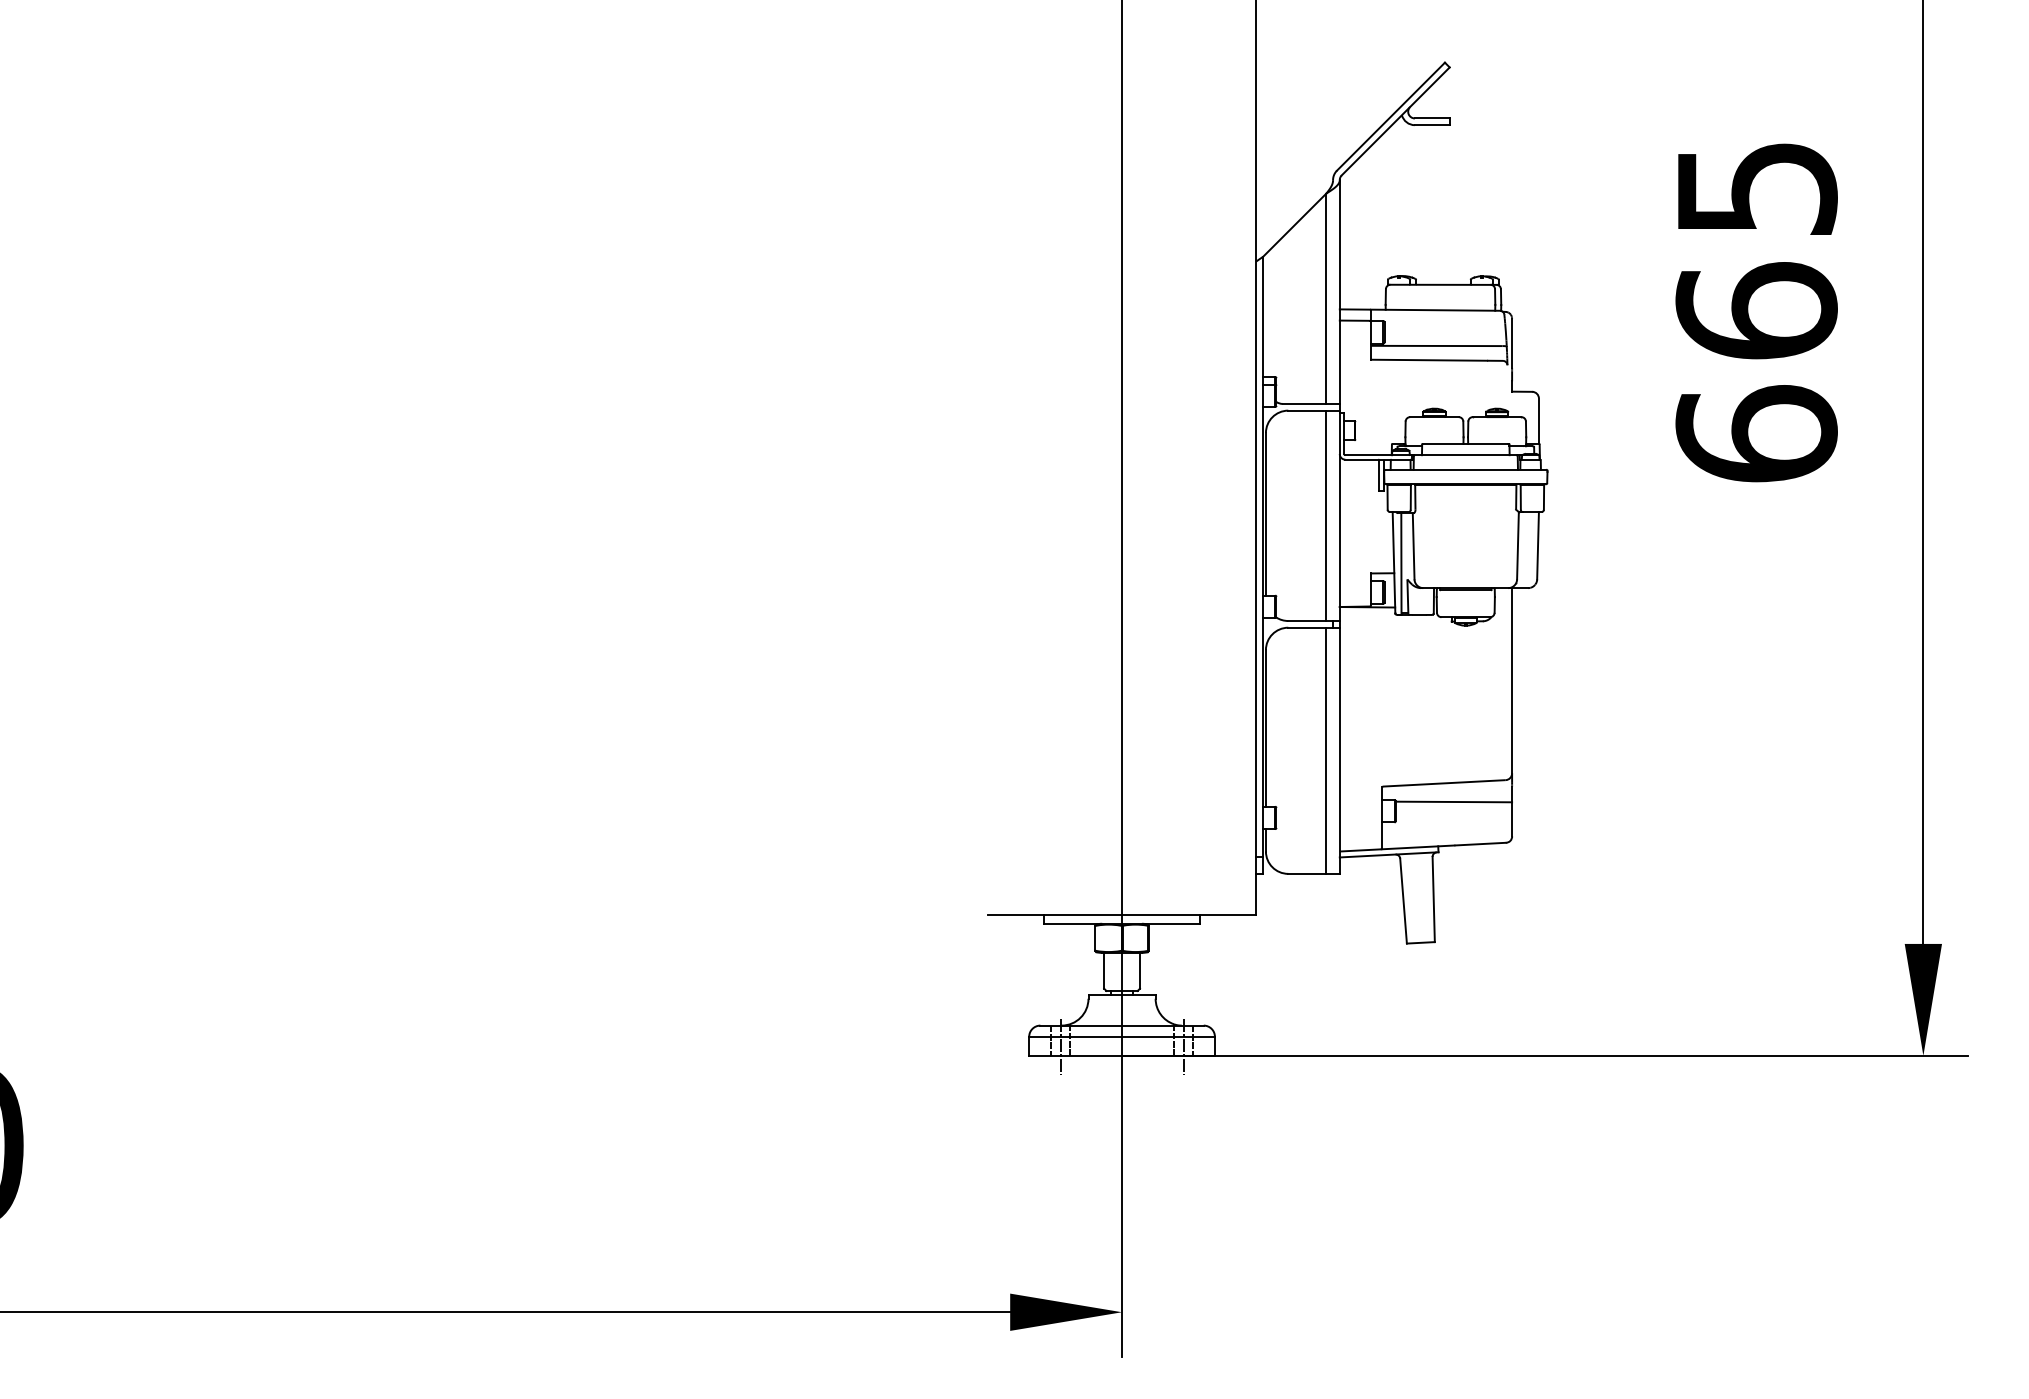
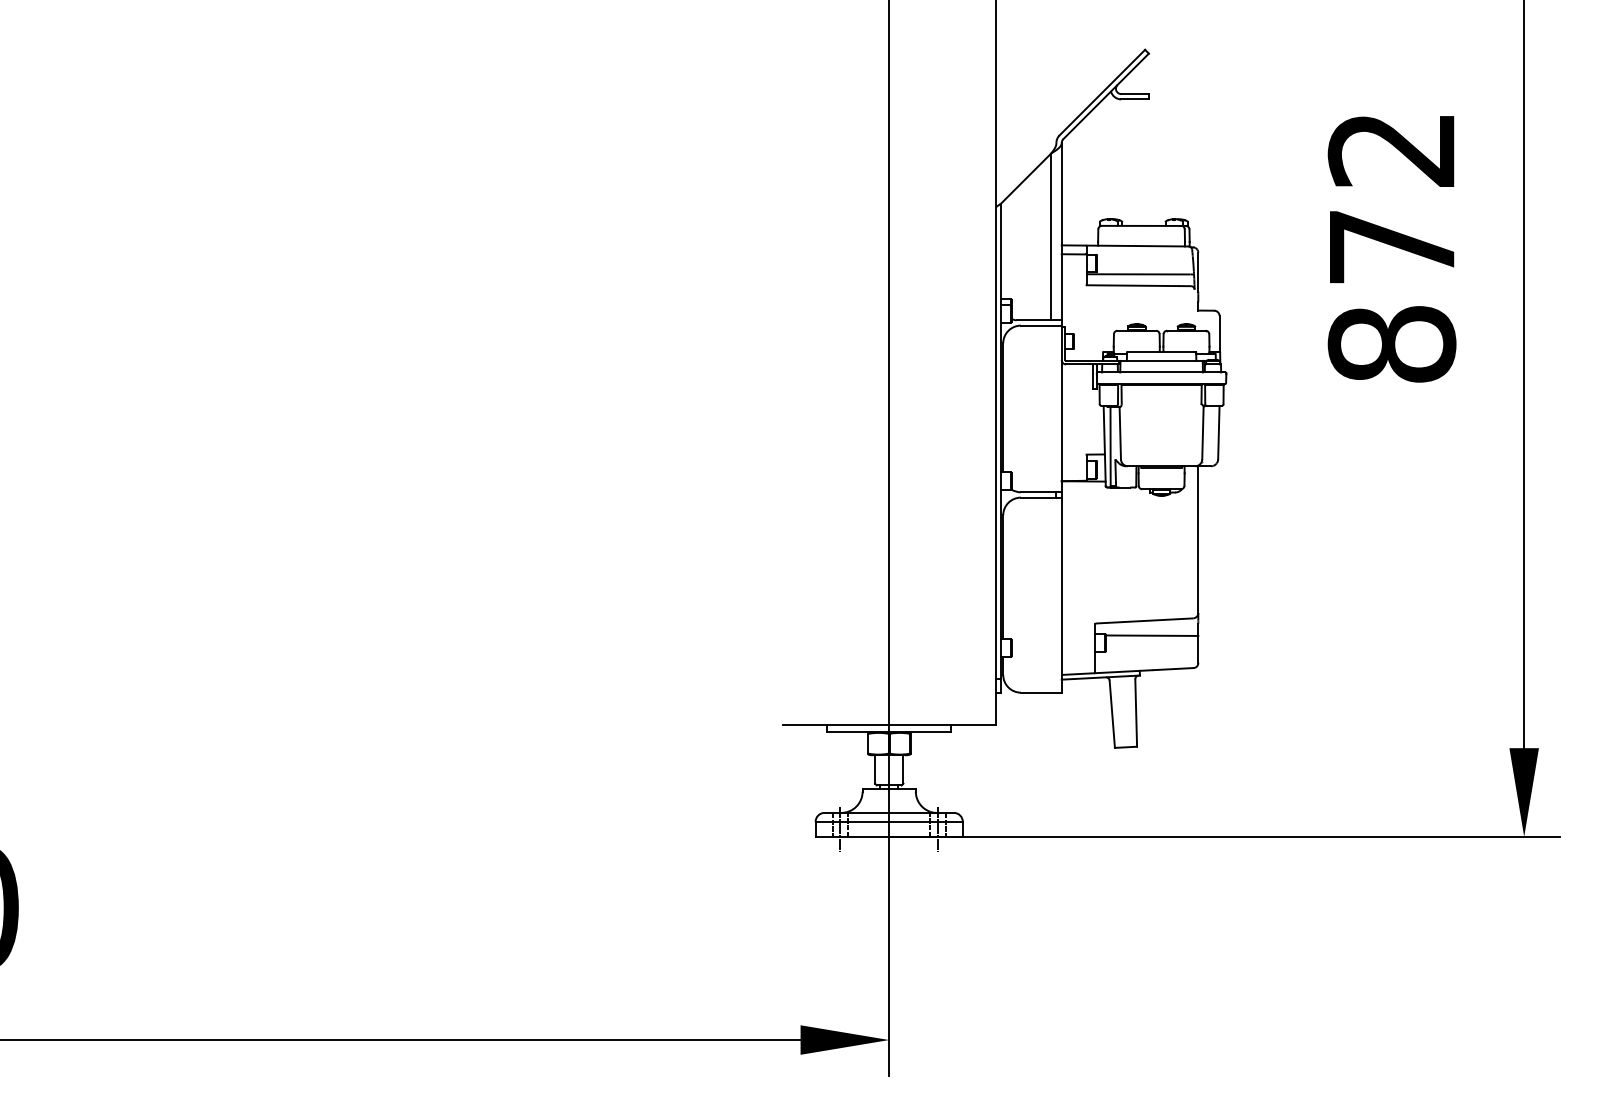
text: (1756, 312) -> (1391, 247), 665 -> 872
line: (1326, 515) -> (1051, 408), removed
line: (1326, 750) -> (1051, 594), removed

